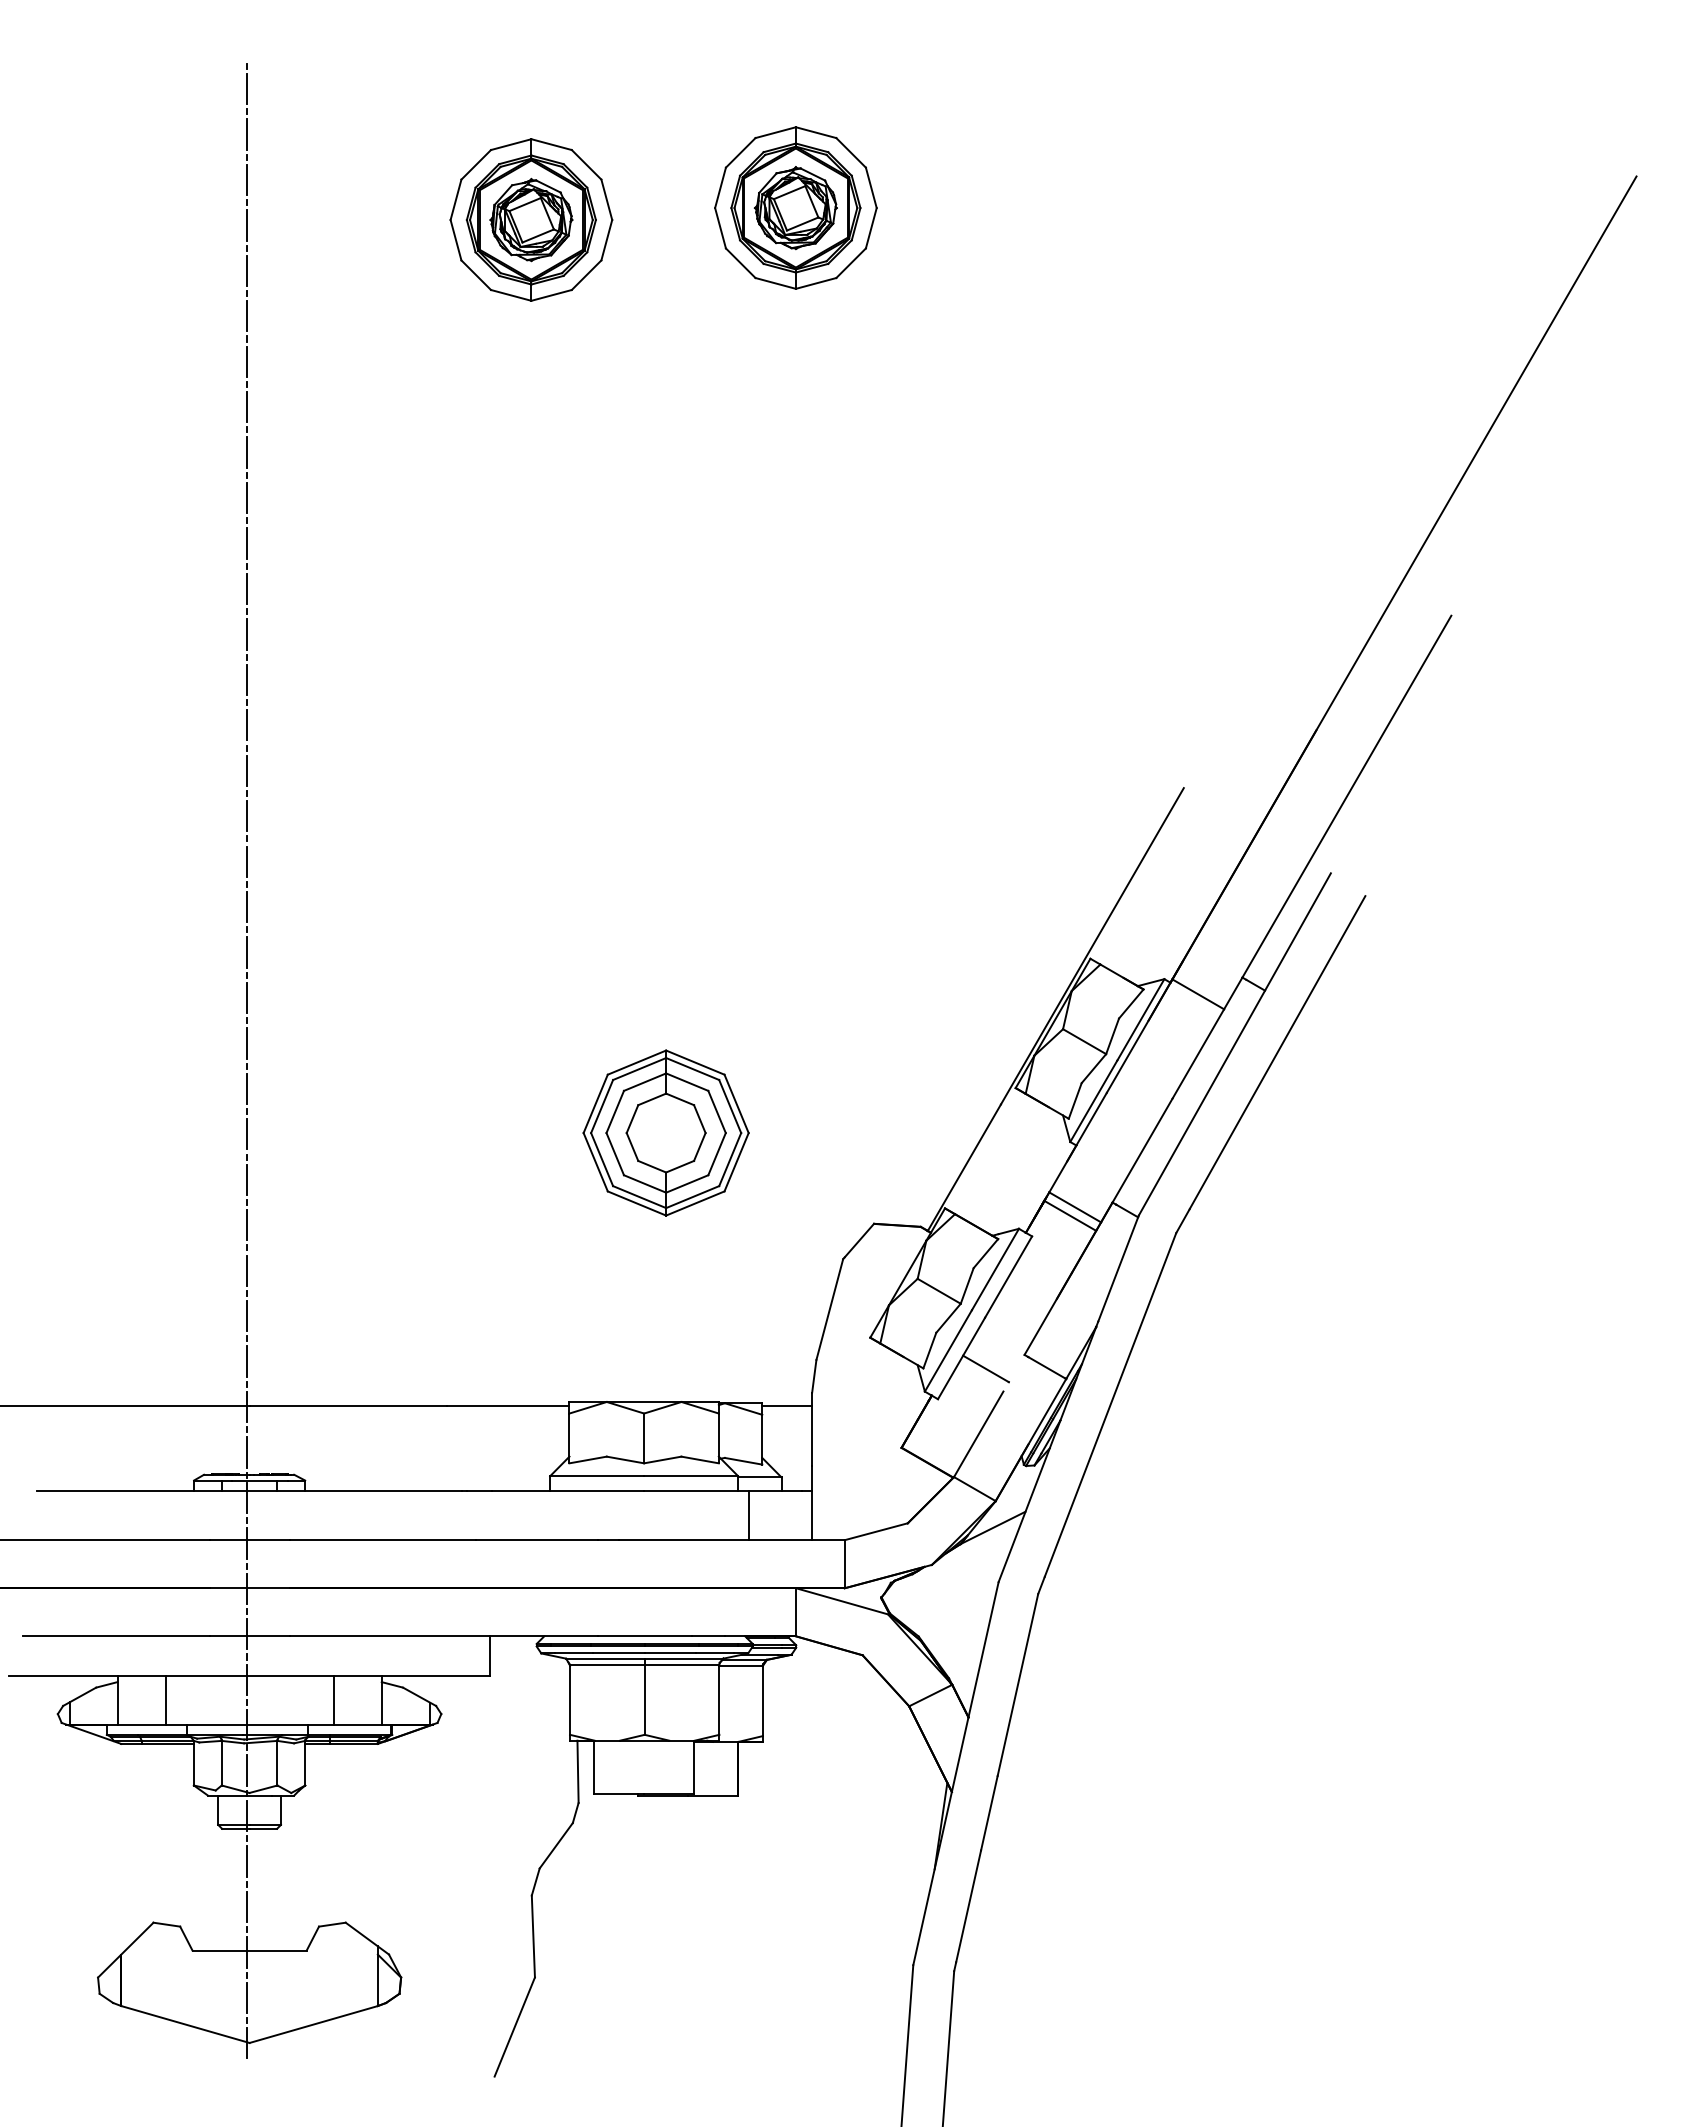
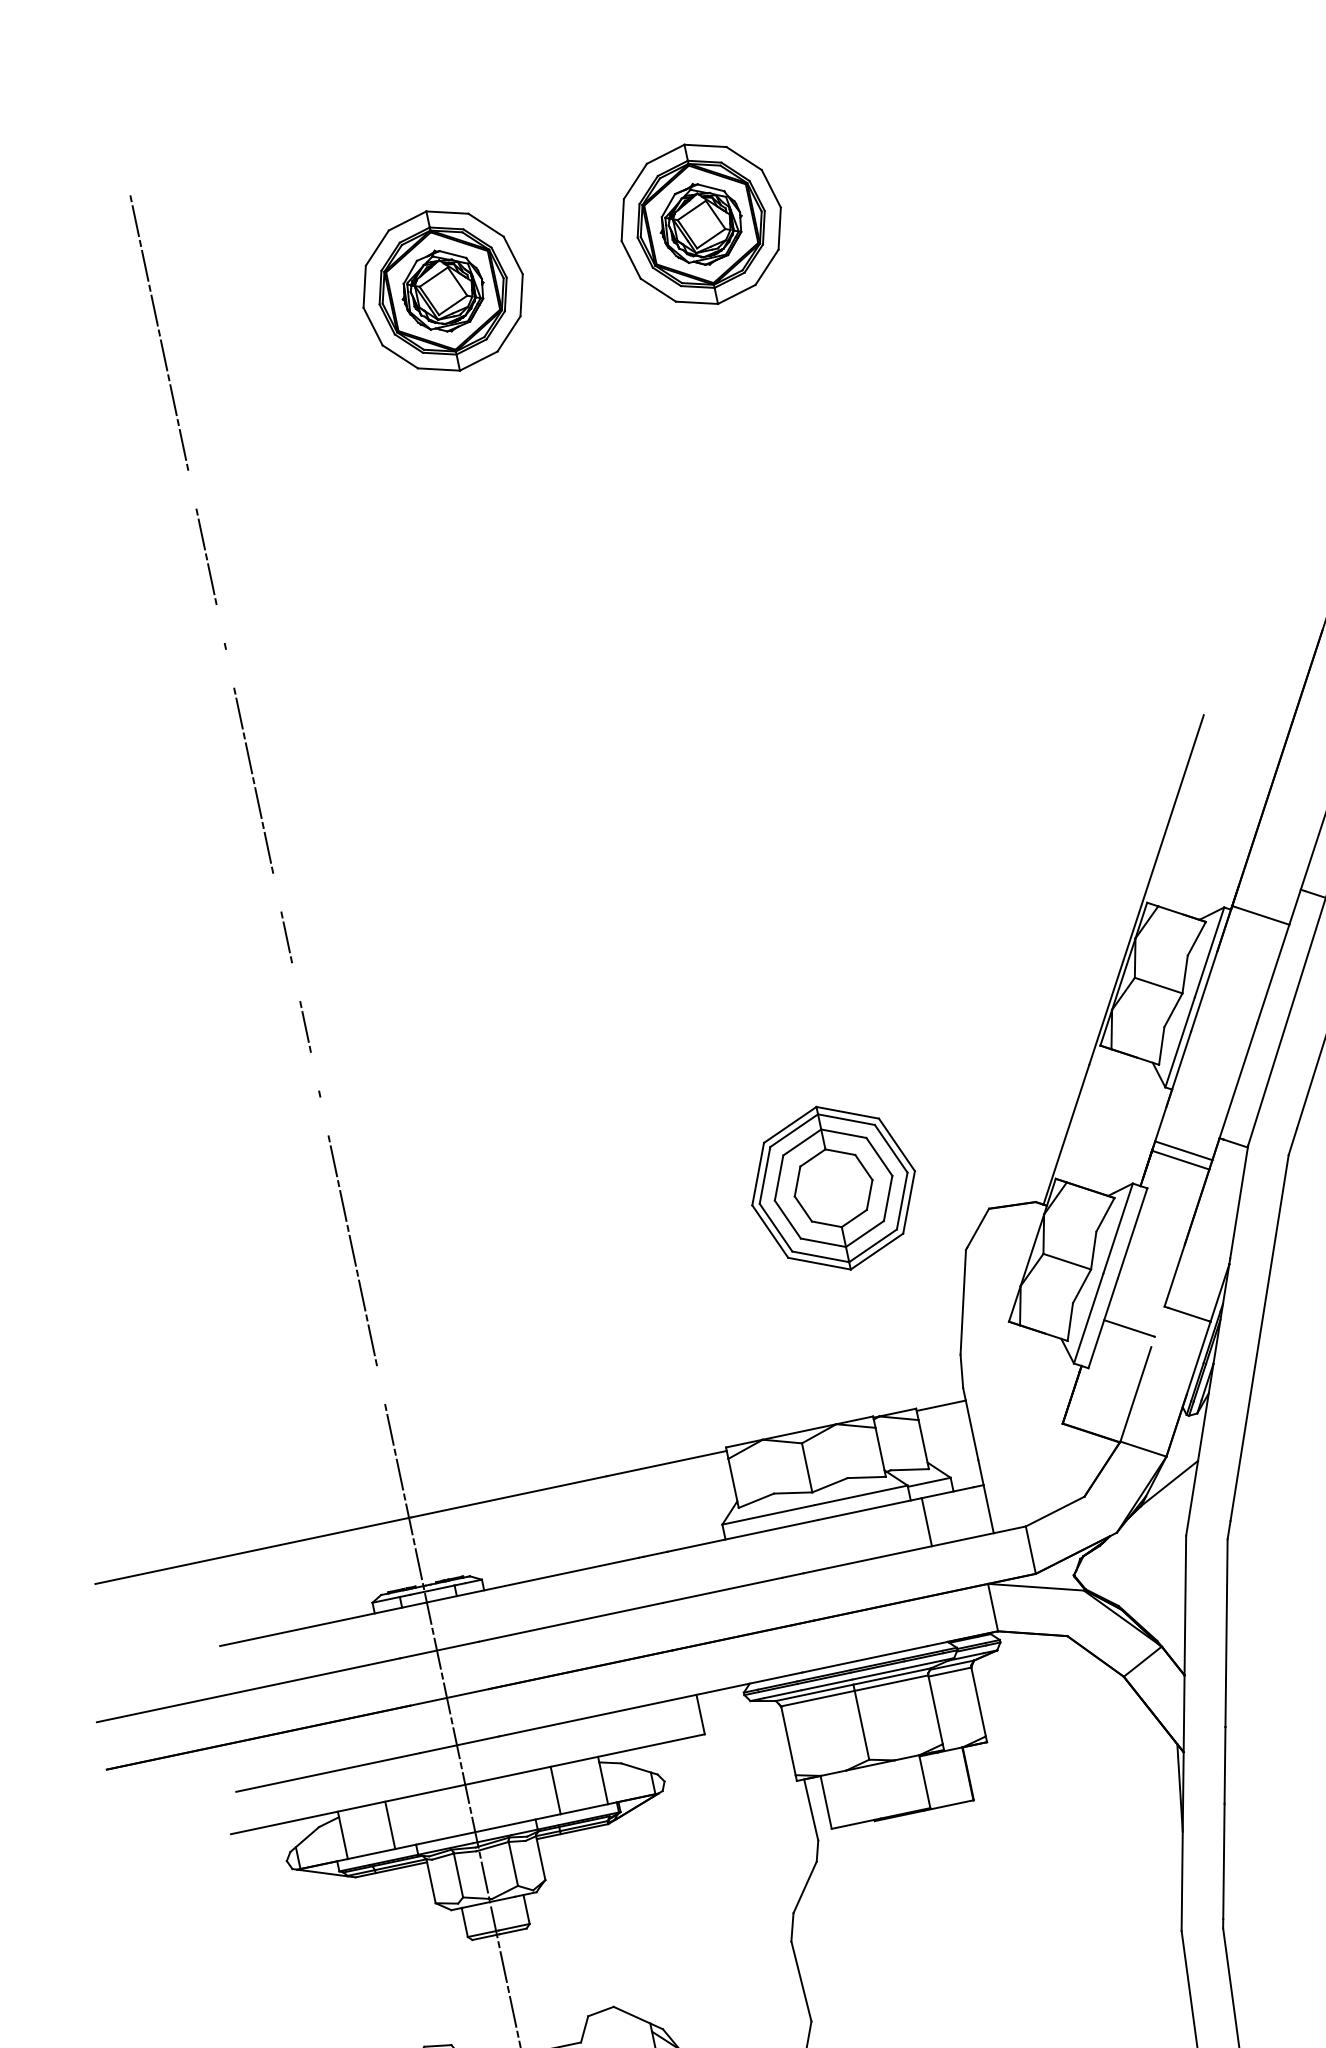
line: (246, 361) -> (191, 489), removed
line: (246, 497) -> (220, 623), removed
line: (246, 543) -> (229, 668), removed
line: (246, 770) -> (276, 892), removed
line: (246, 861) -> (295, 982), removed
line: (246, 952) -> (314, 1071), removed
line: (246, 997) -> (323, 1116), removed
part: (665, 1132) -> (832, 1187), moved
line: (246, 1270) -> (380, 1384), removed

